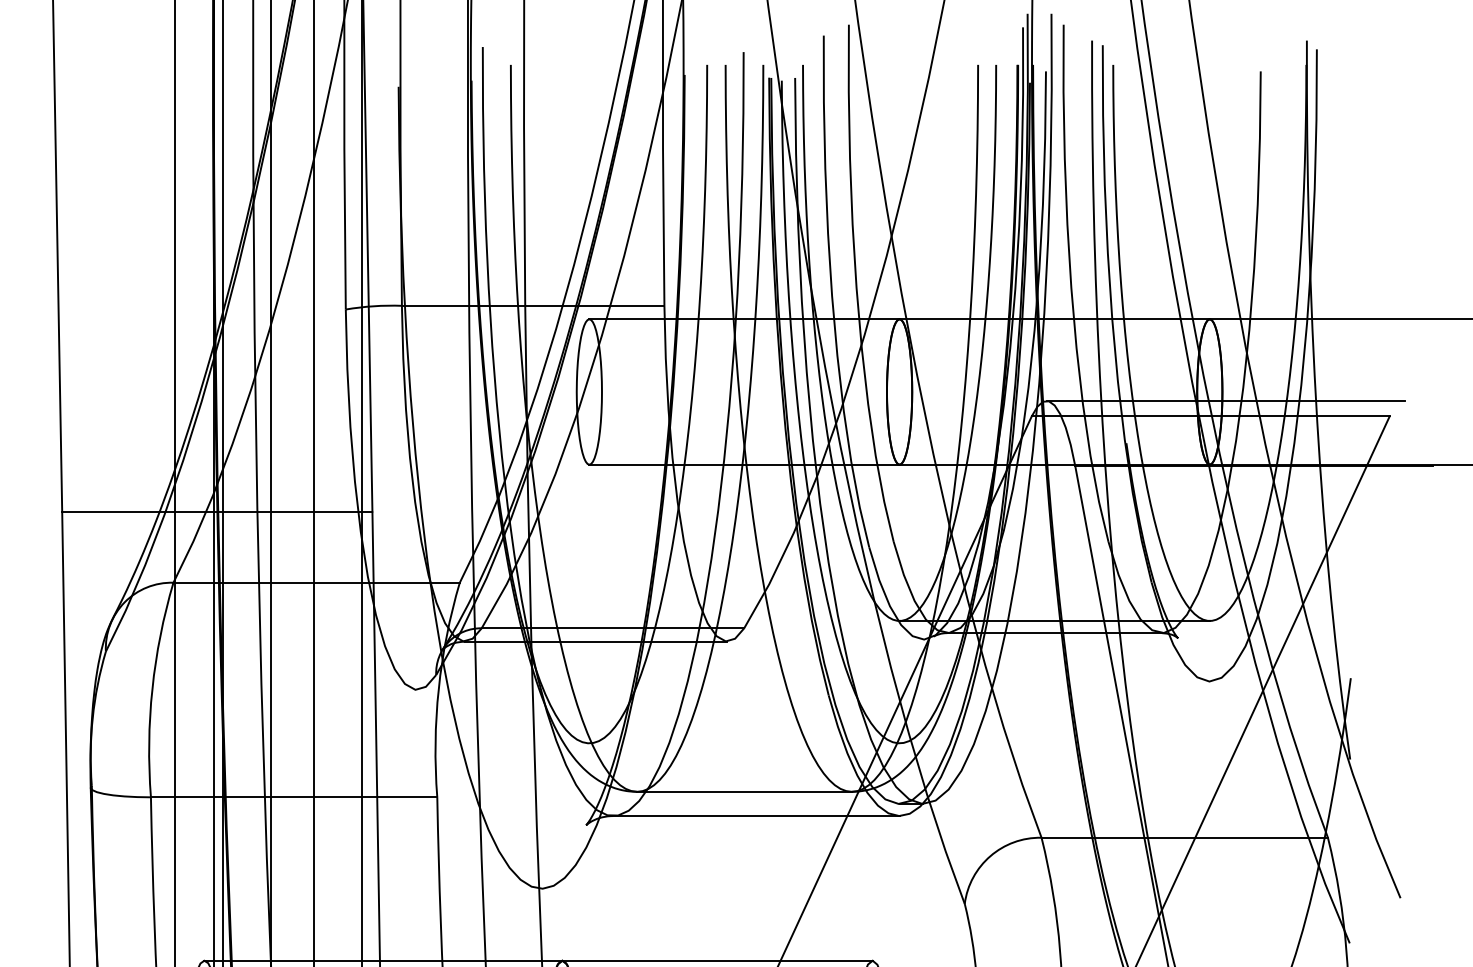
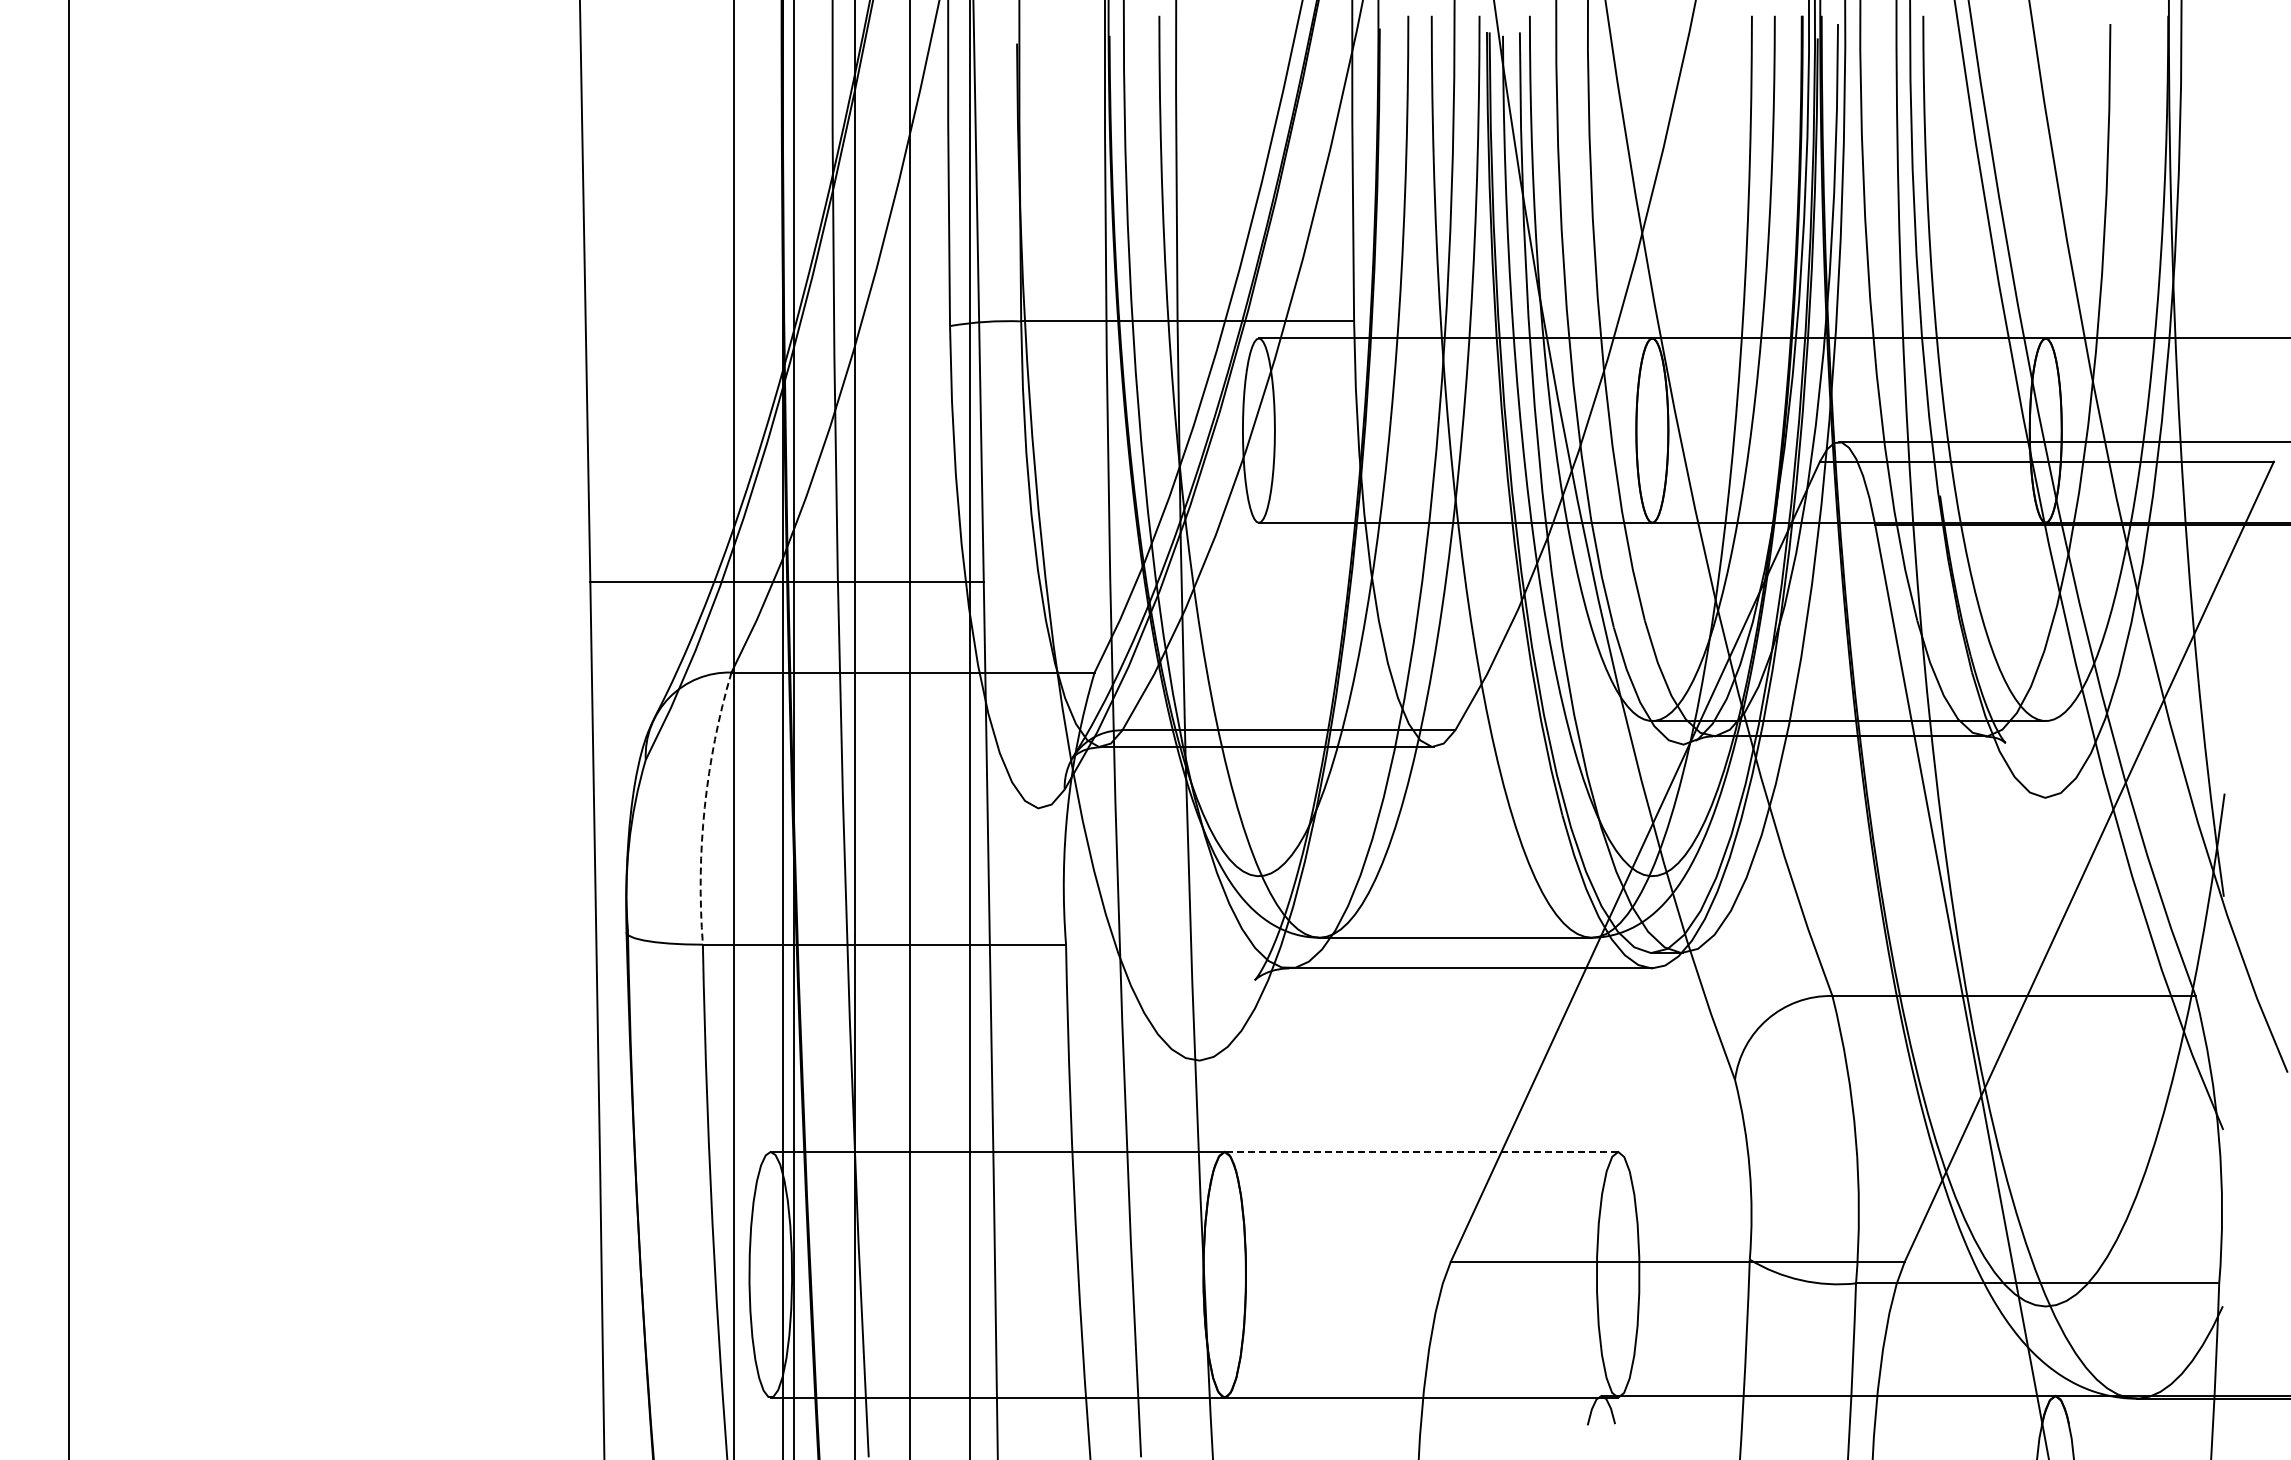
arc: (152, 689) -> (704, 807), solid -> dashed
line: (717, 960) -> (1421, 1151), solid -> dashed

